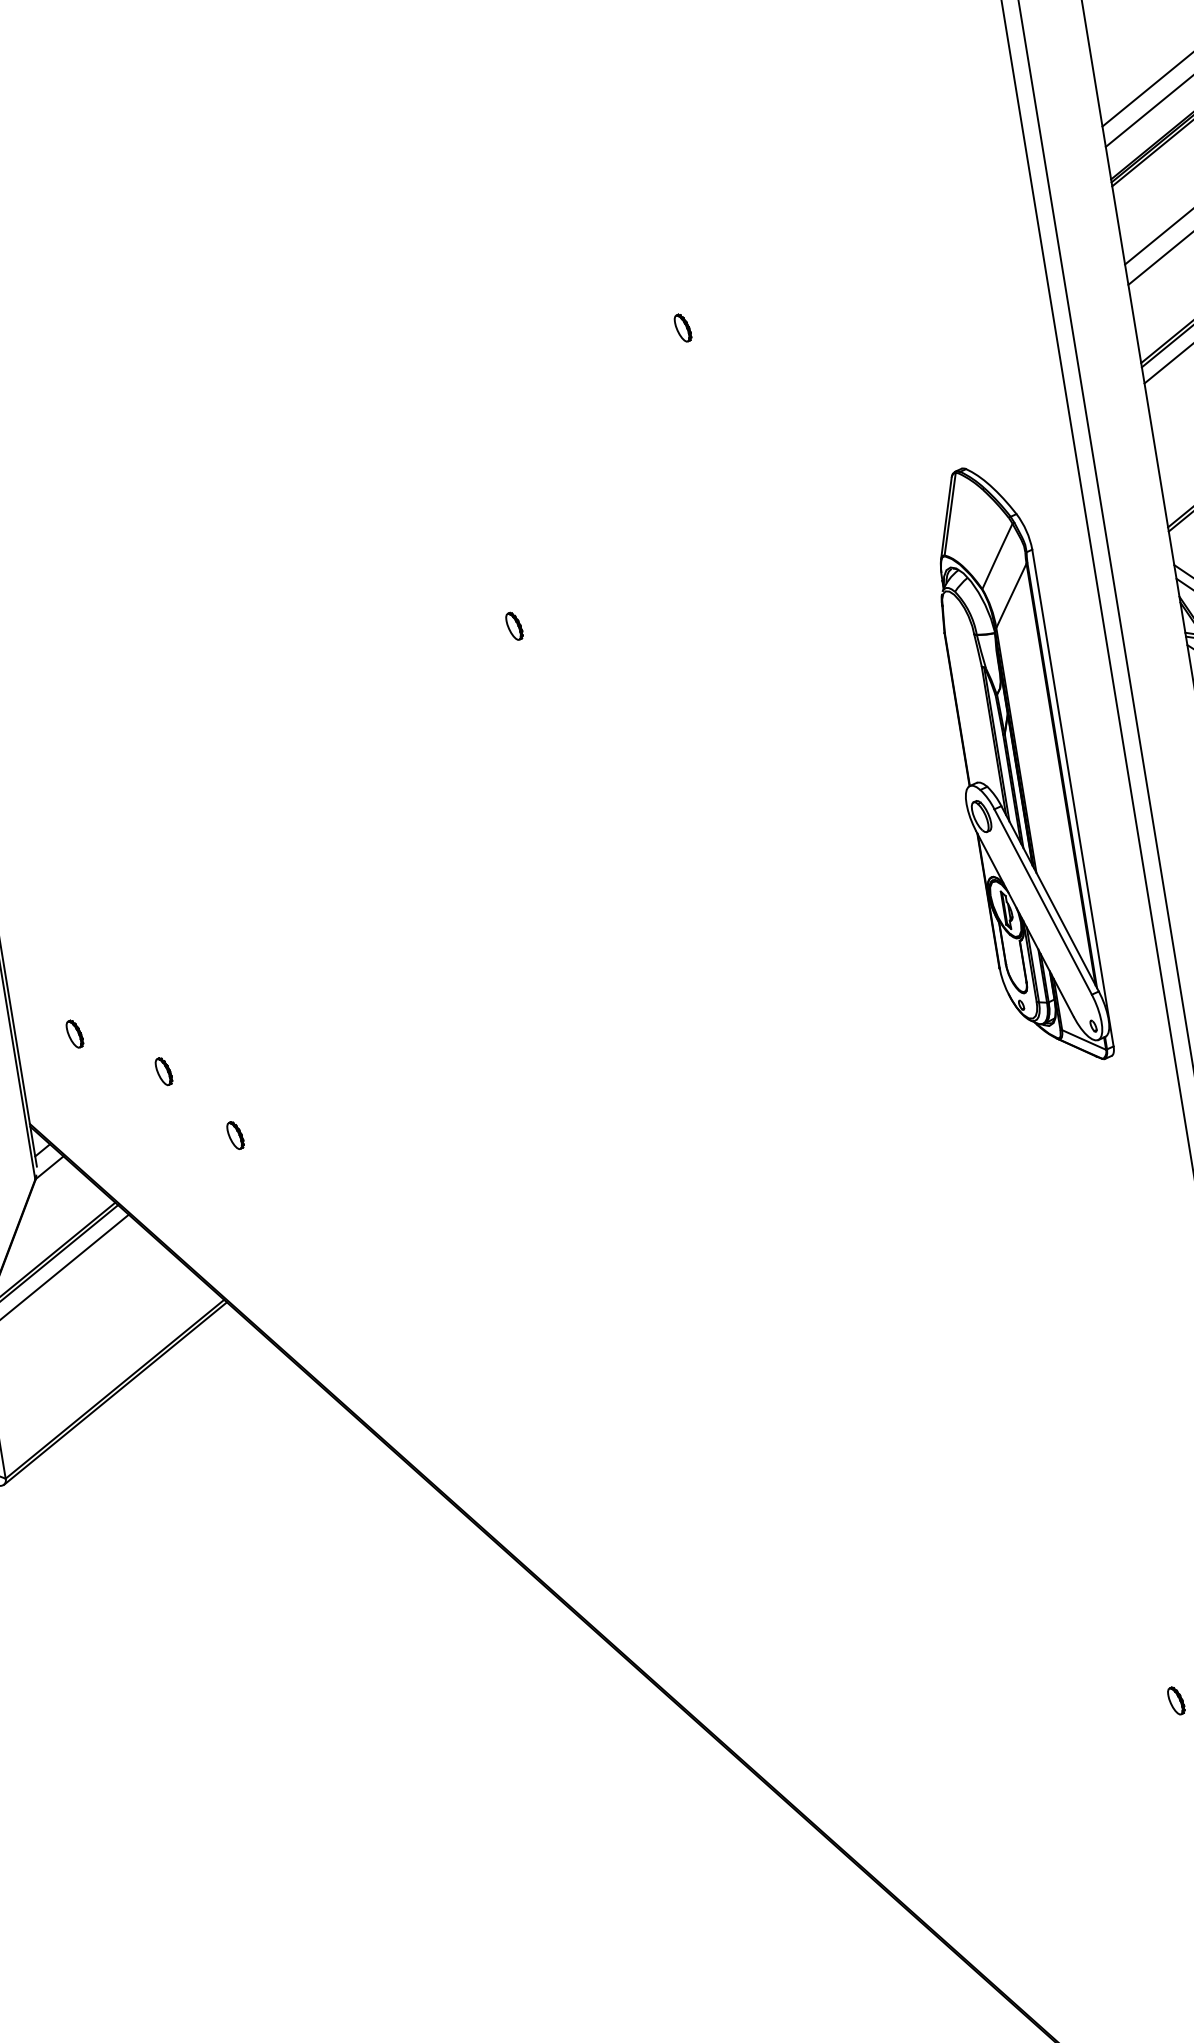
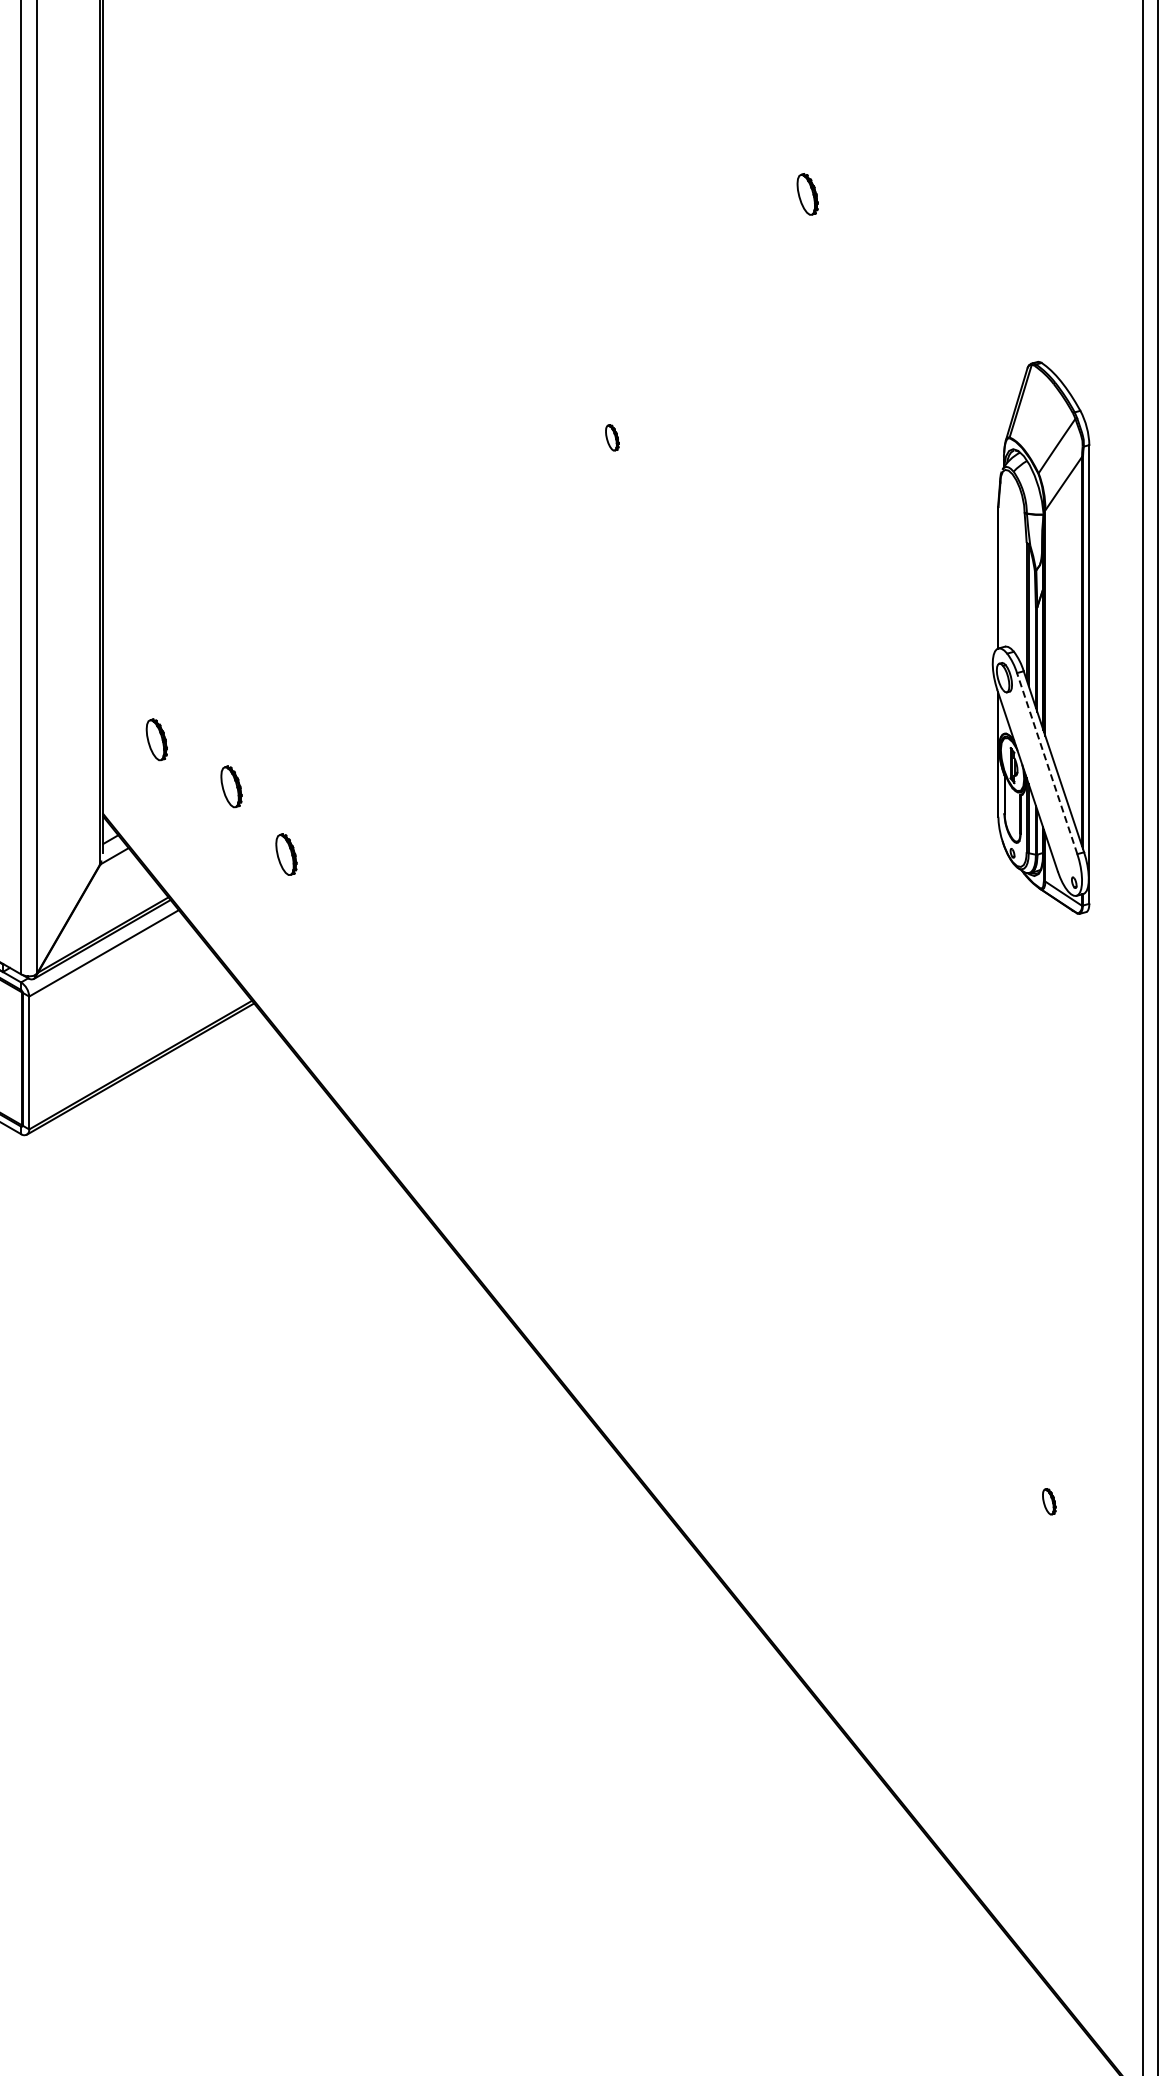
part: (682, 328) -> (807, 194), size x1.6
line: (1043, 901) -> (1047, 763), solid -> dashed
part: (74, 1033) -> (156, 739), size x1.6
part: (163, 1071) -> (231, 786), size x1.6
part: (235, 1135) -> (286, 854), size x1.6

